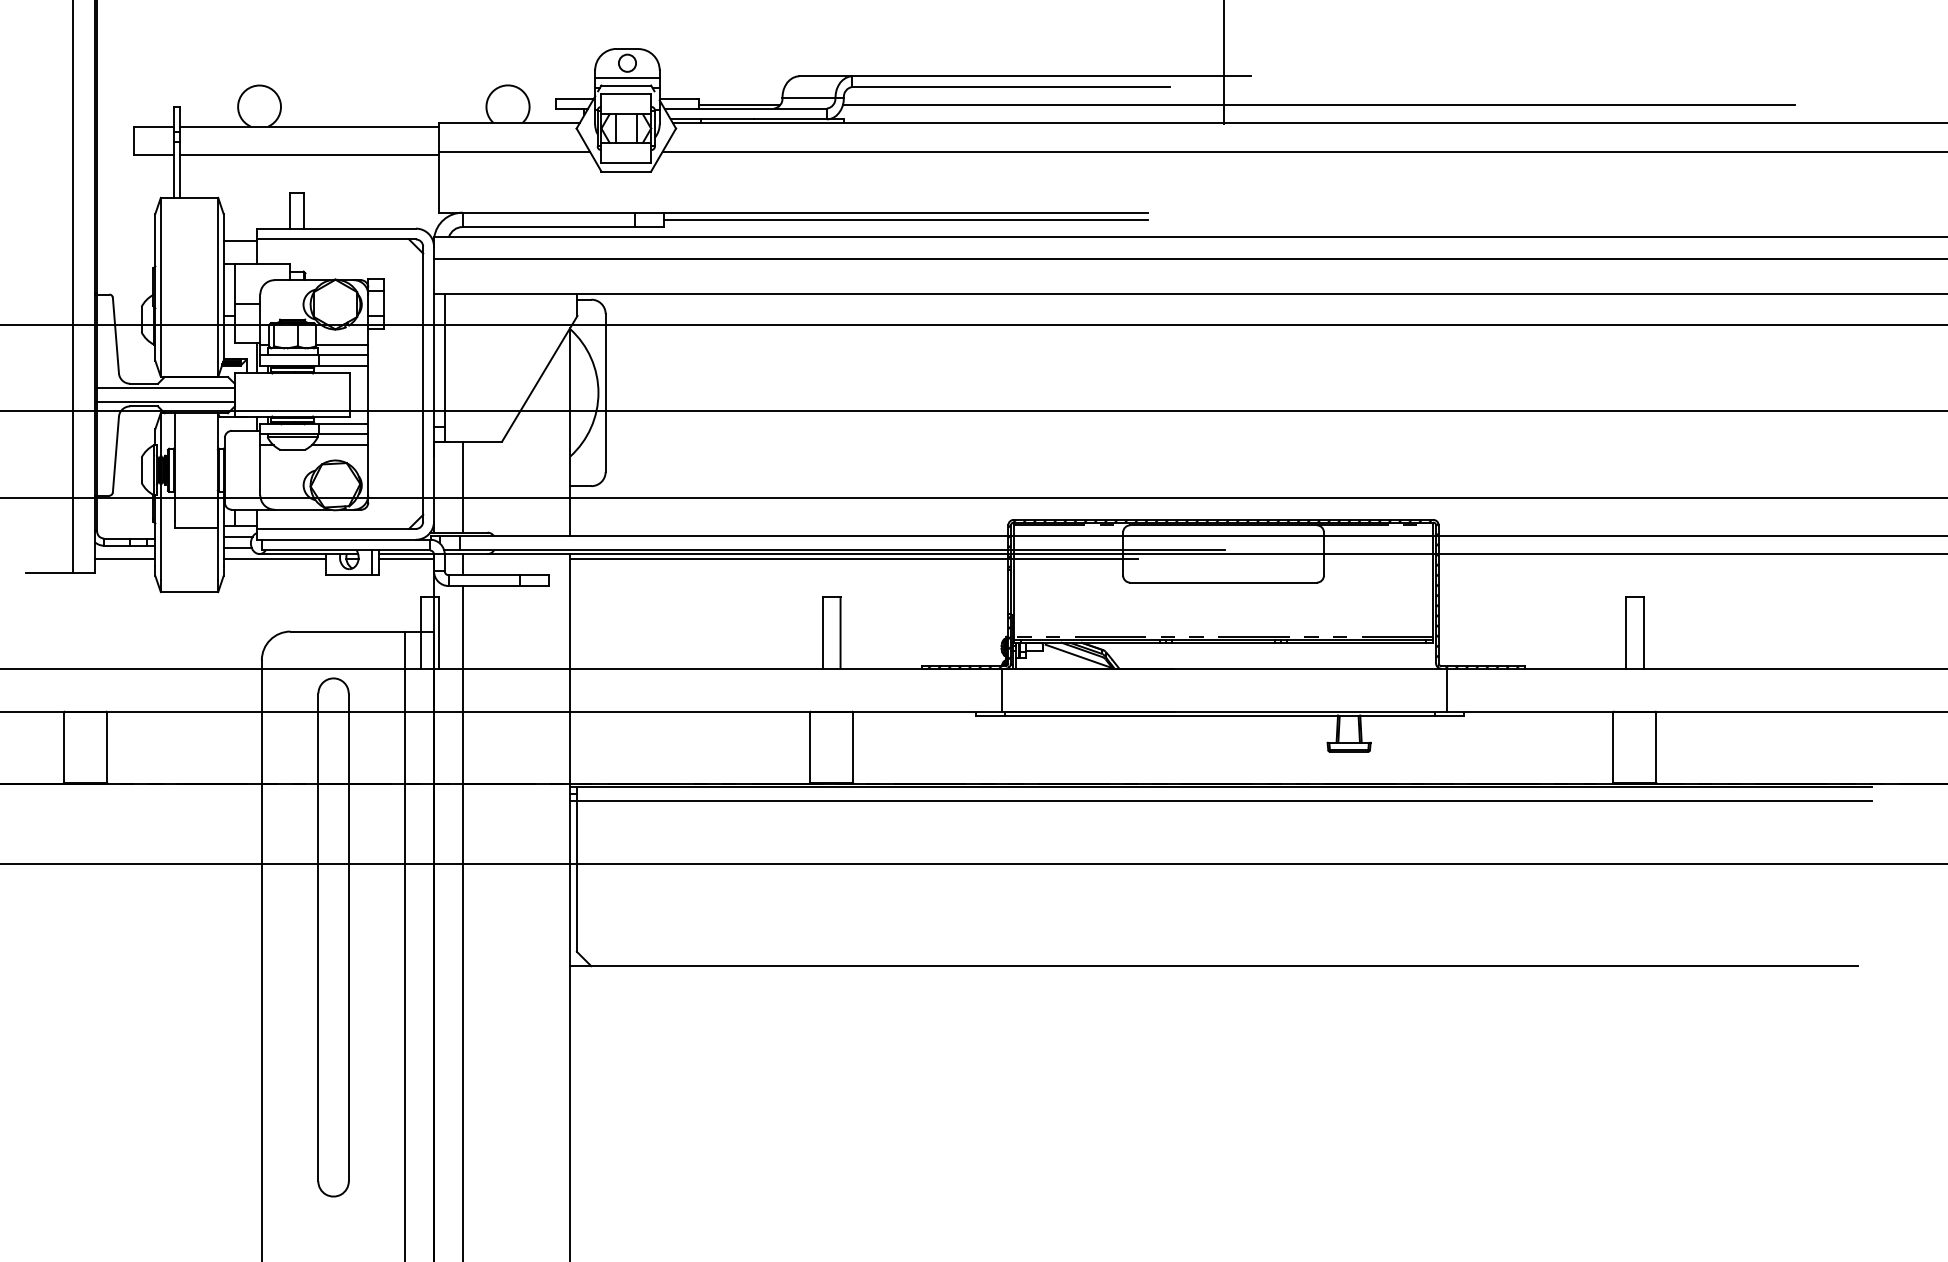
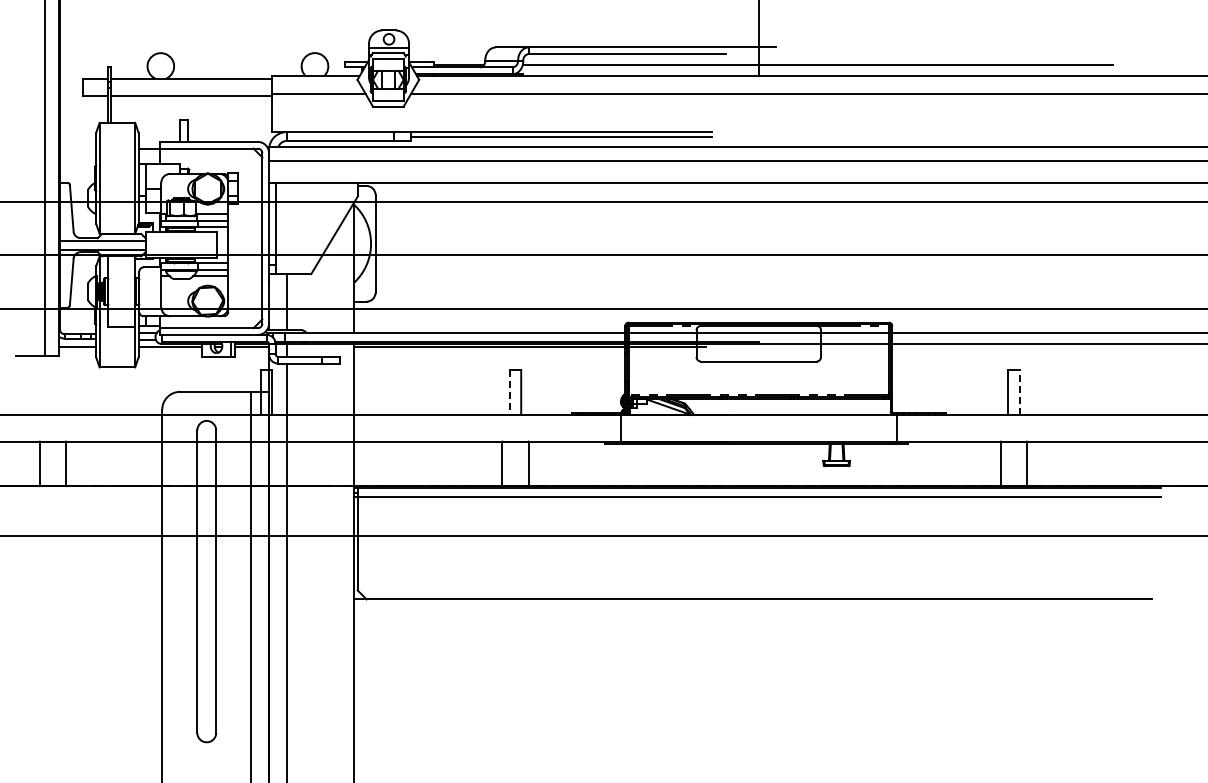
line: (1643, 632) -> (1019, 392), solid -> dashed
line: (823, 634) -> (510, 393), solid -> dashed

